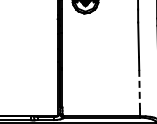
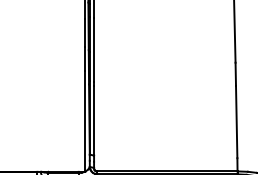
line: (139, 89) -> (236, 122), dashed -> solid

